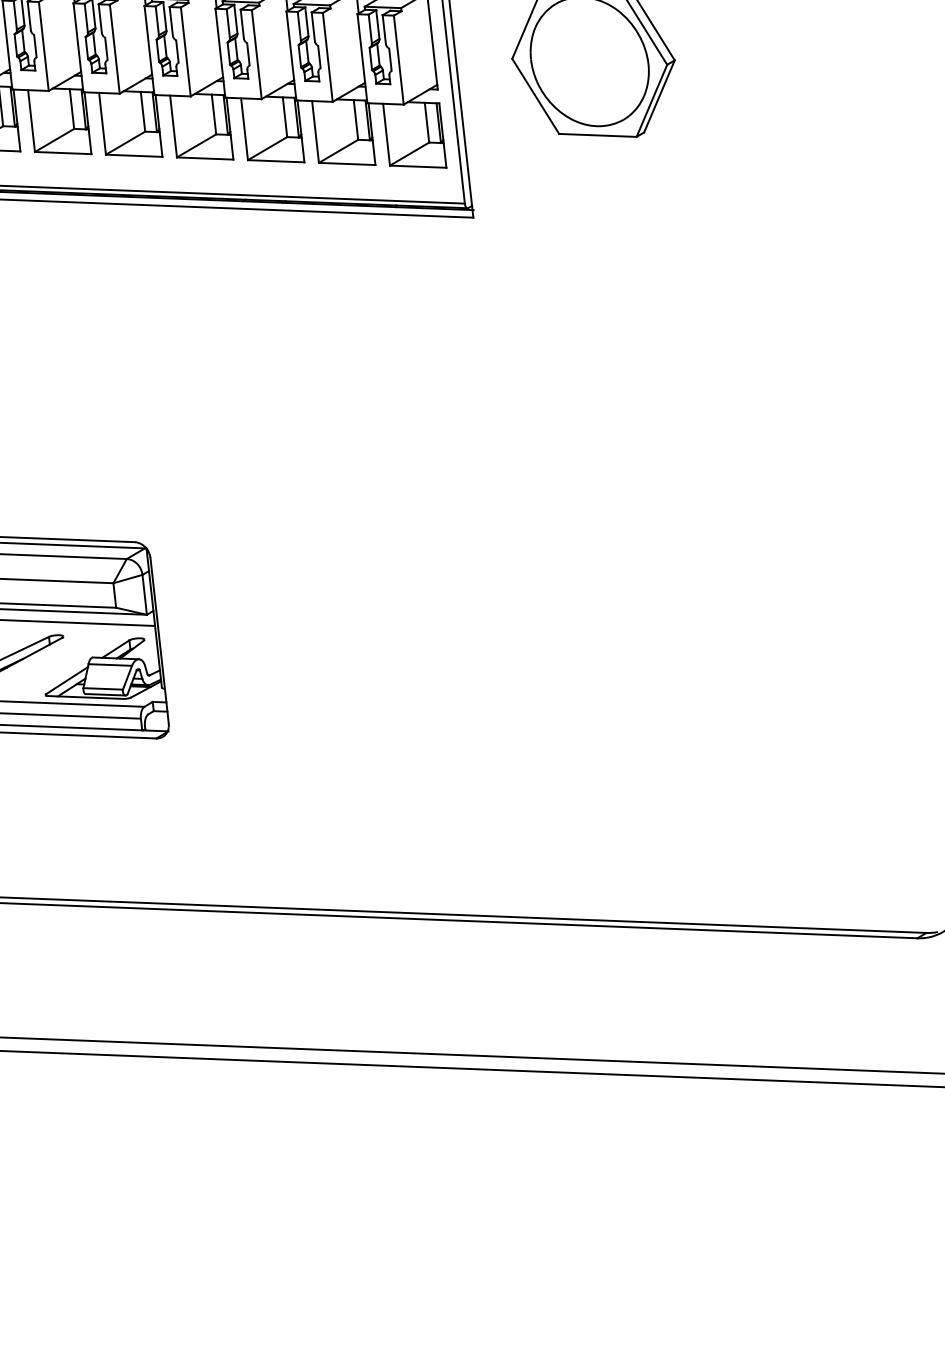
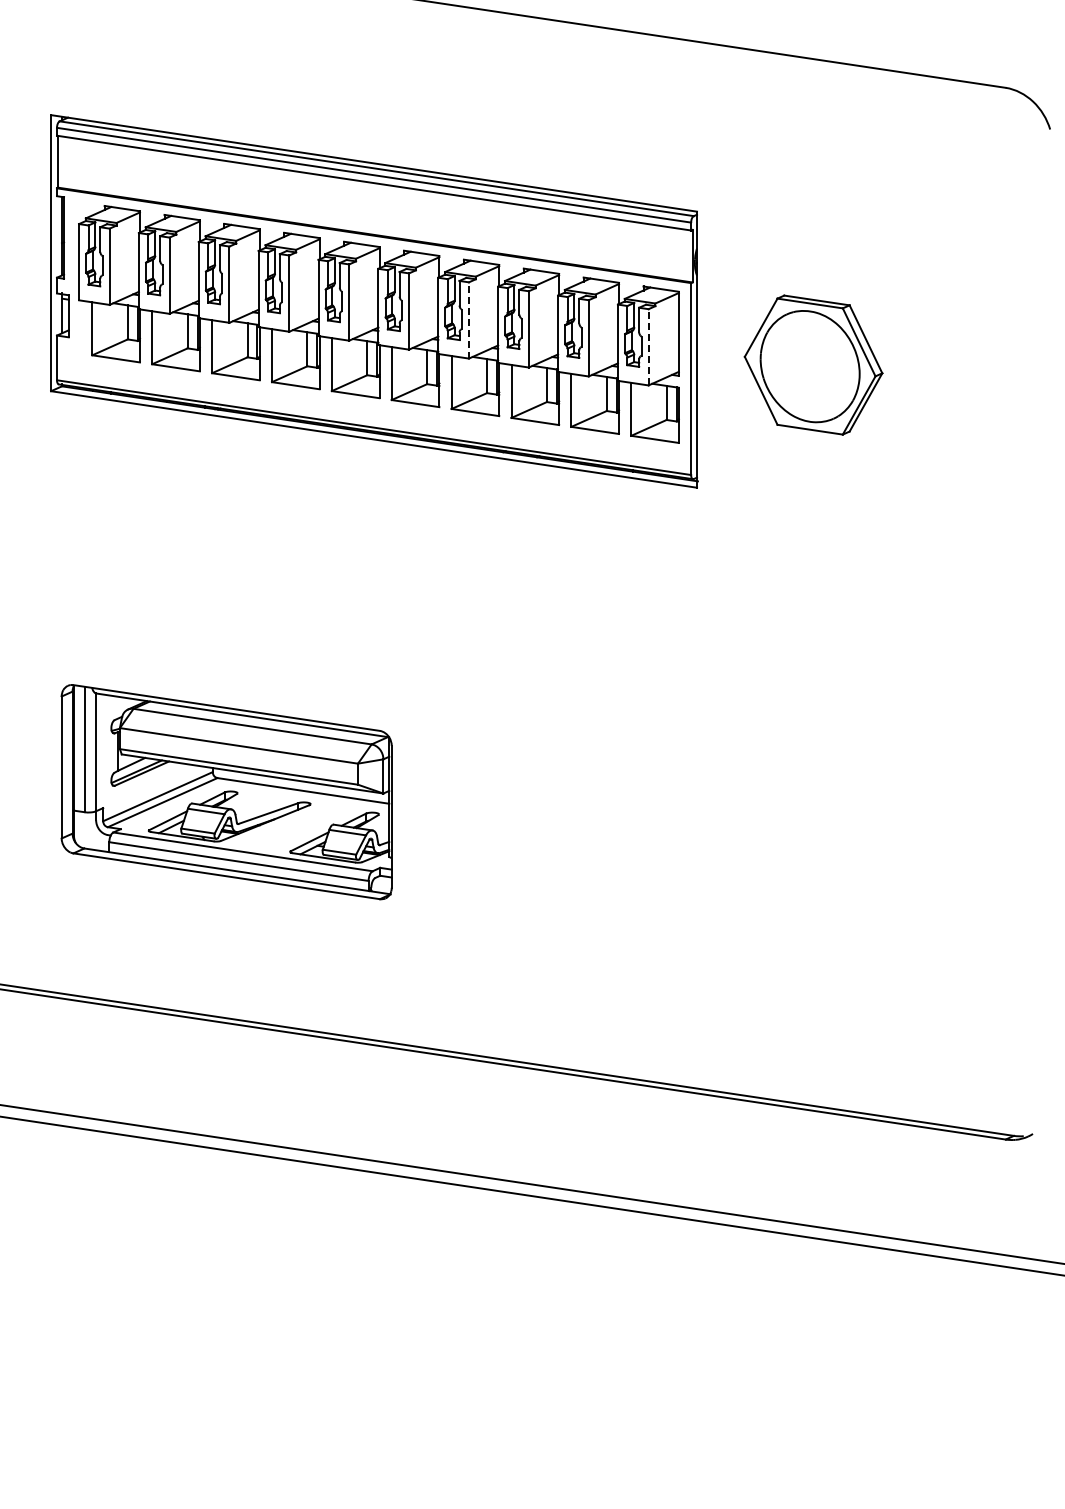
line: (185, 50) -> (468, 319), solid -> dashed
line: (398, 59) -> (648, 346), solid -> dashed

